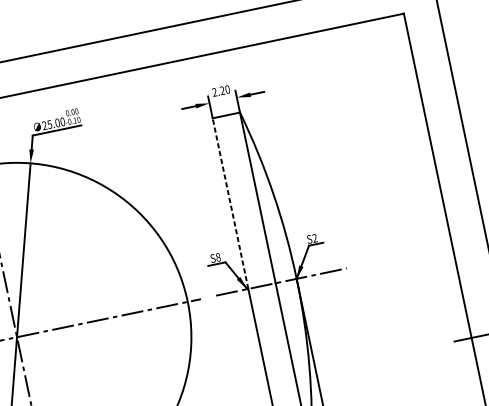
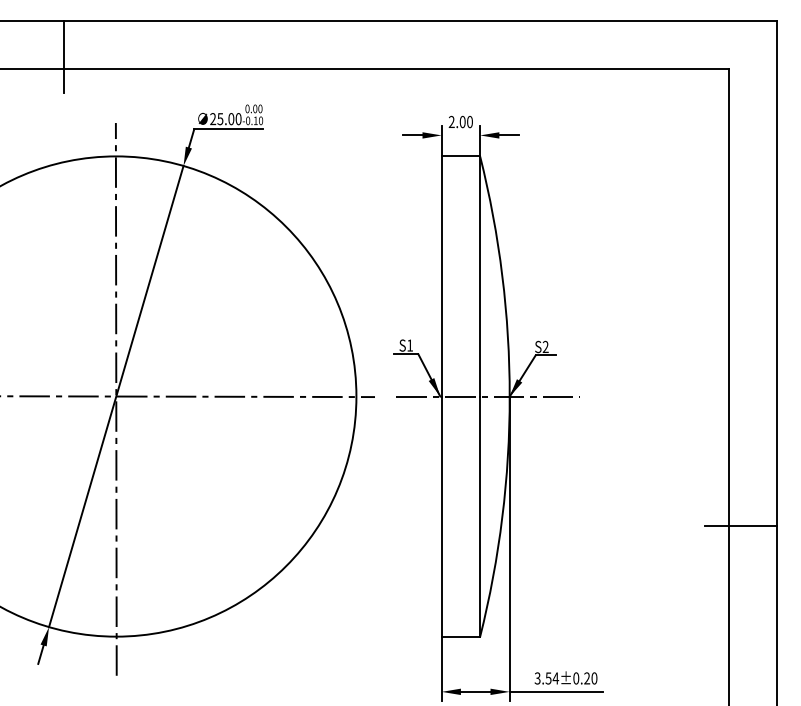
text: (222, 91) -> (462, 122), 2.20 -> 2.00
line: (230, 203) -> (441, 276), dashed -> solid
text: (218, 257) -> (410, 345), S8 -> S1

